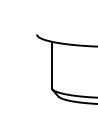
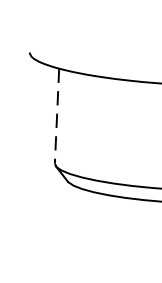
line: (51, 65) -> (56, 117), solid -> dashed

